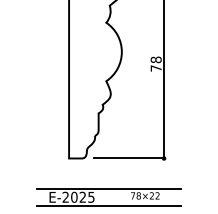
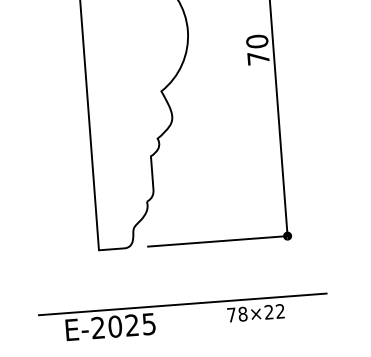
text: (156, 59) -> (257, 40), 78 -> 70
line: (108, 205) -> (184, 337), removed

